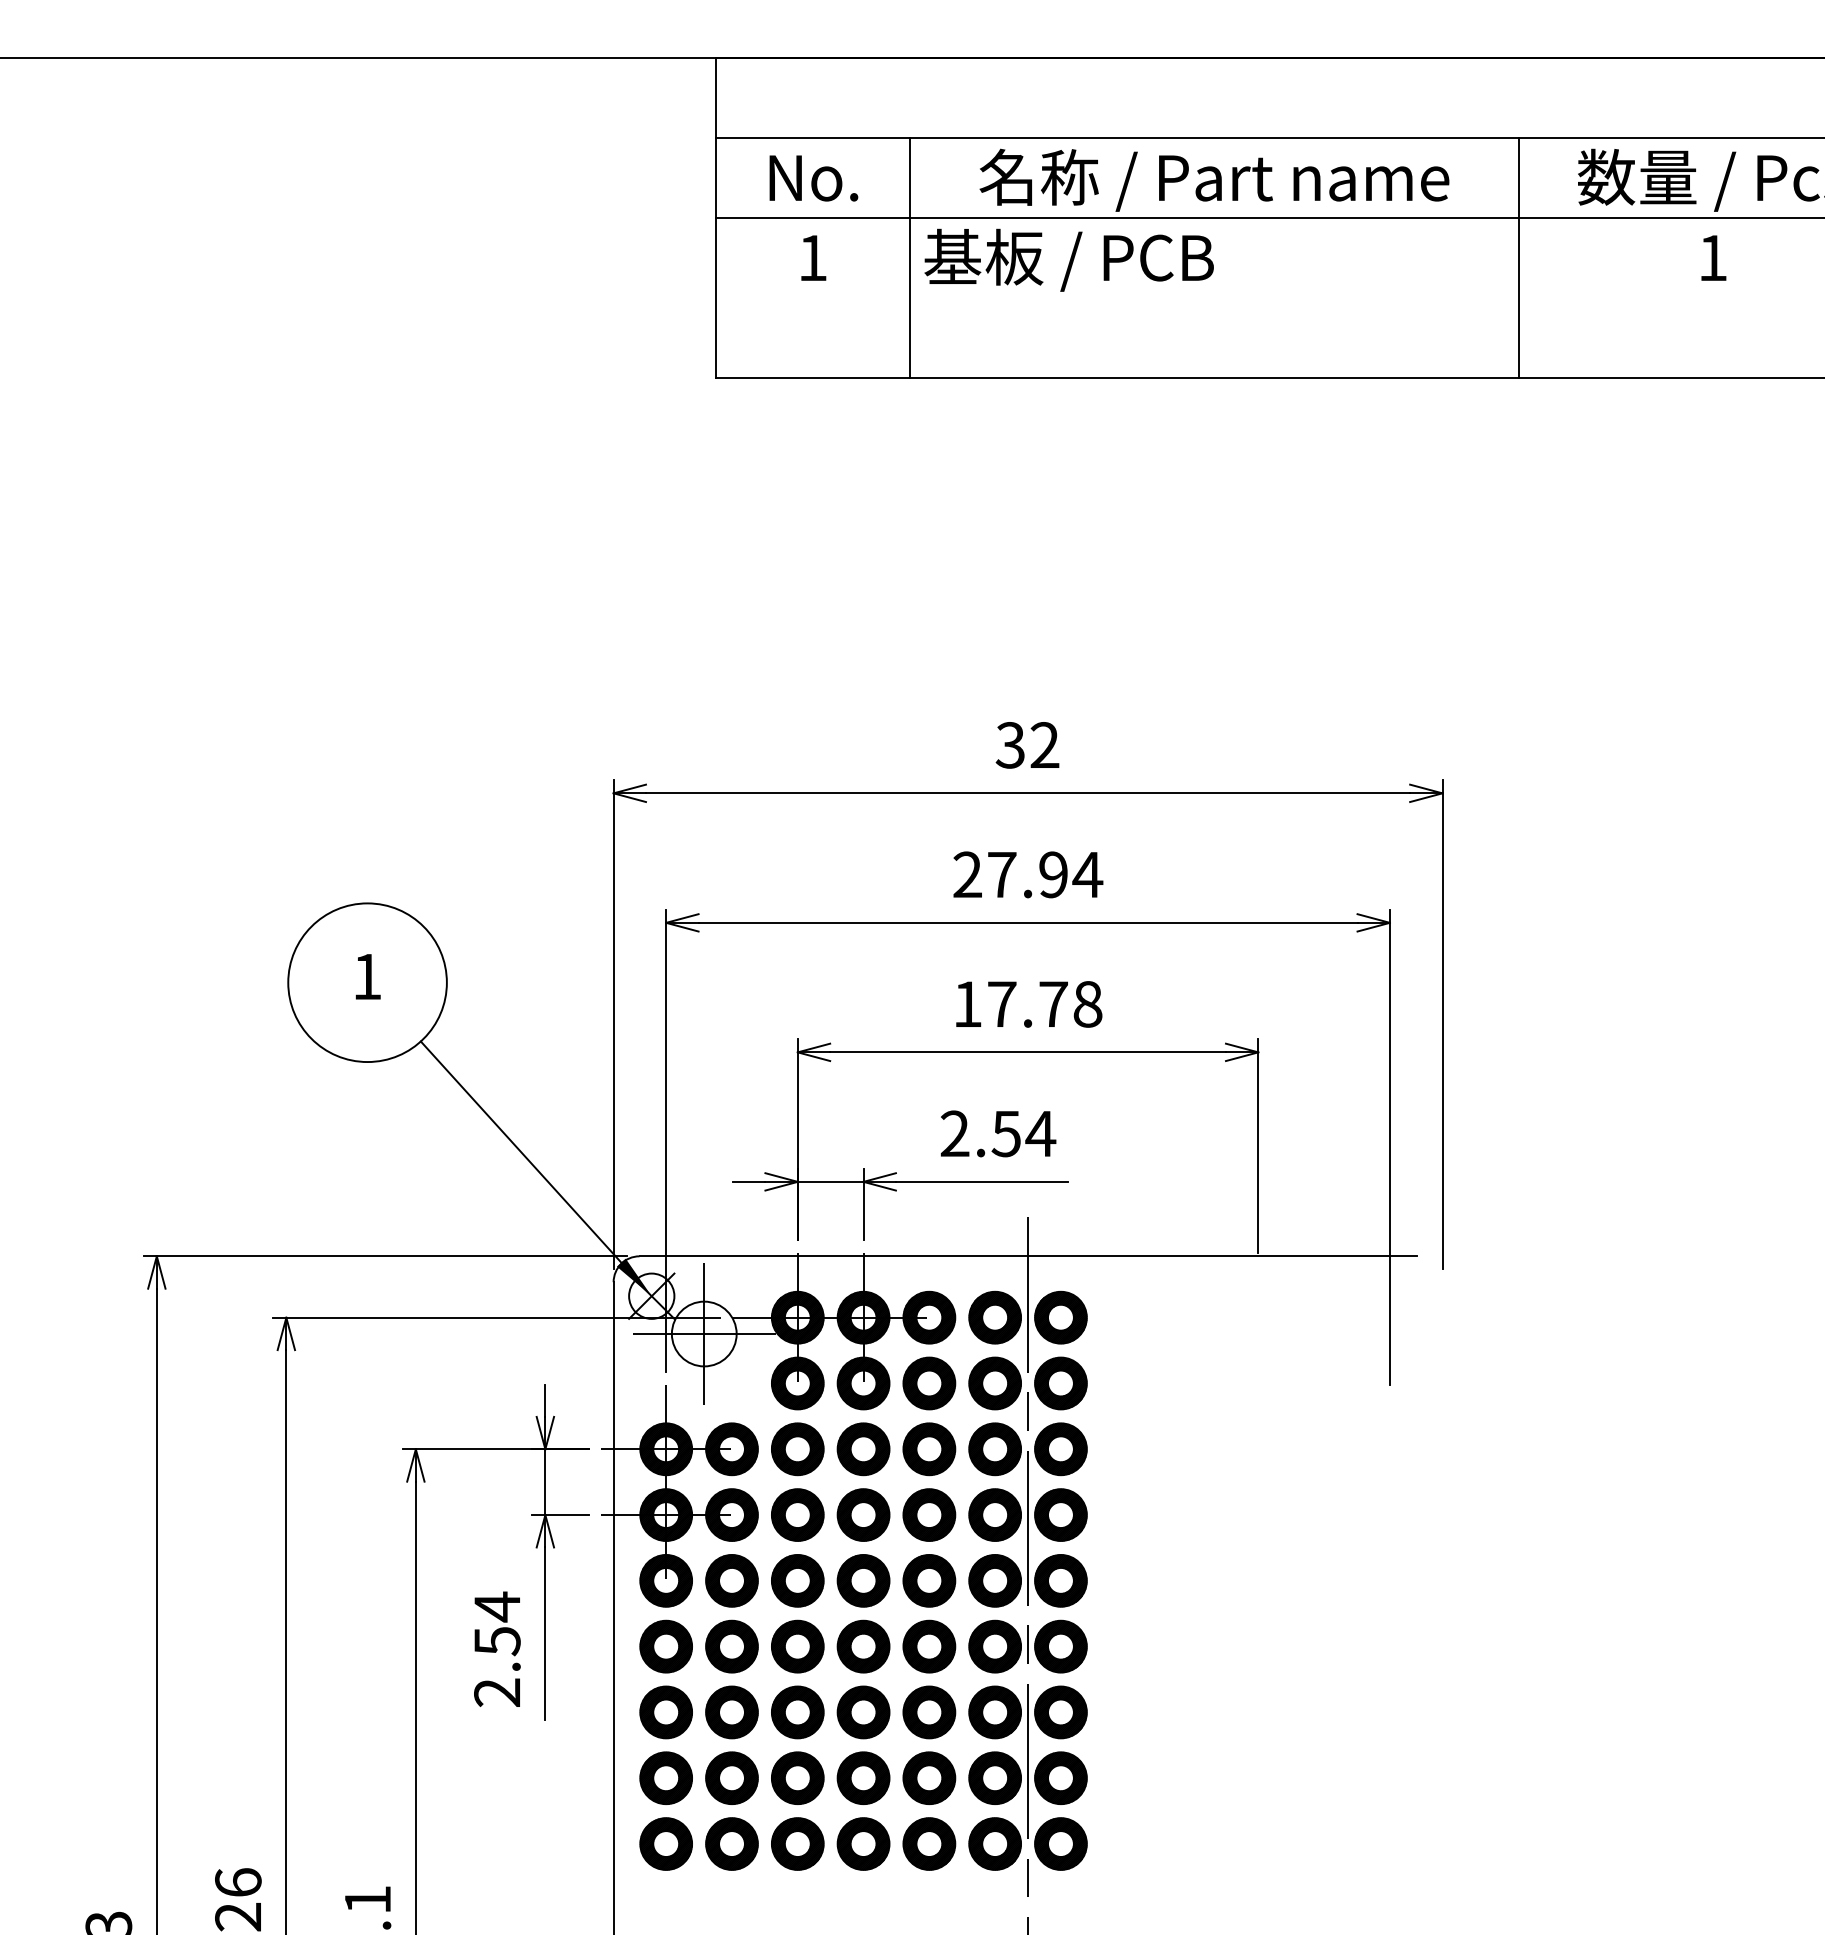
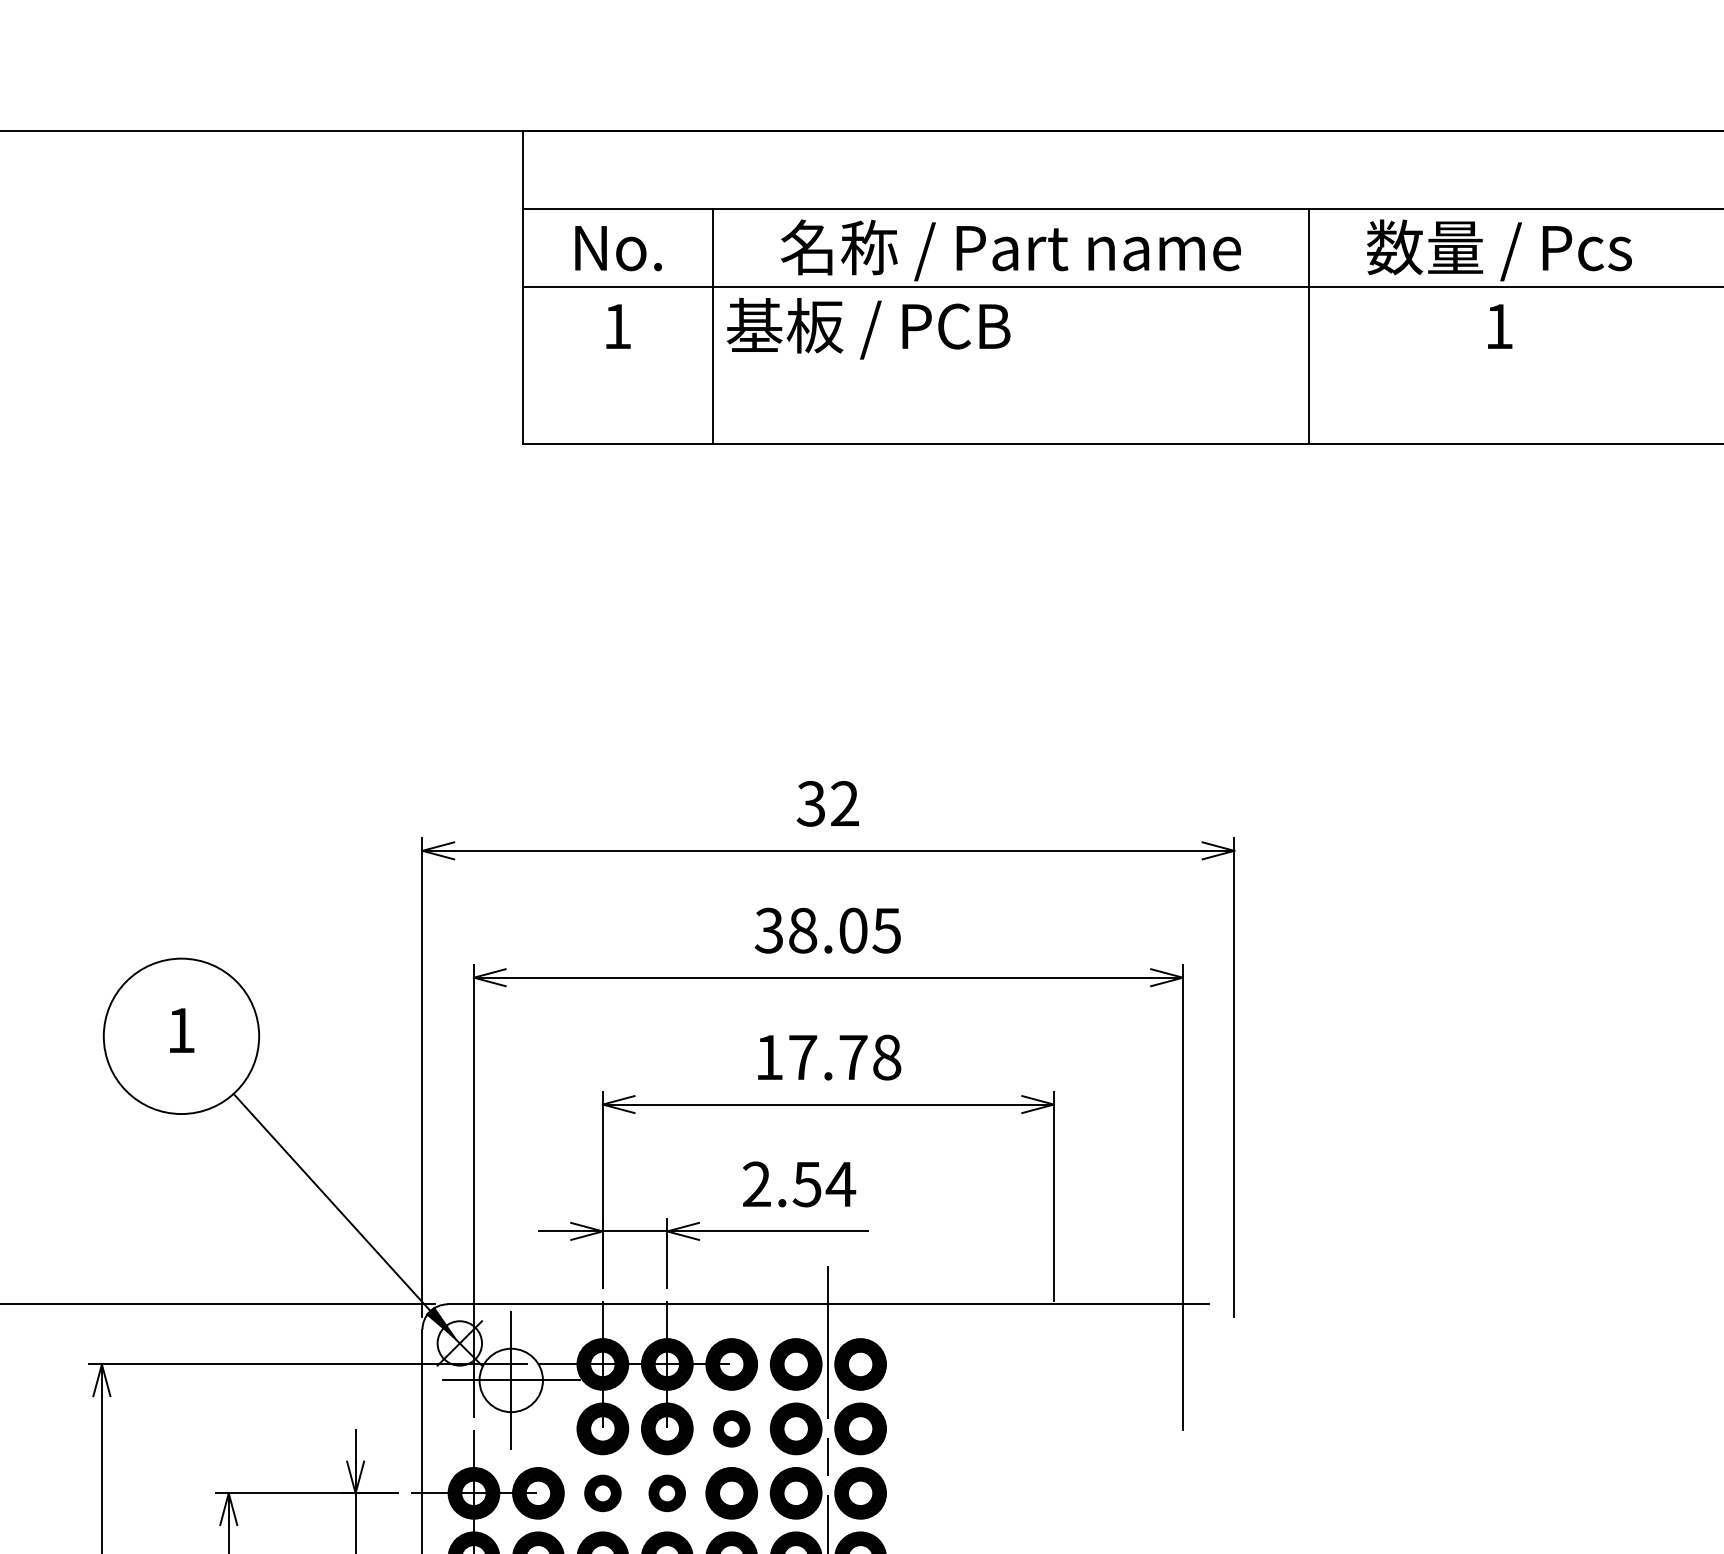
text: (1027, 874) -> (827, 930), 27.94 -> 38.05
part: (929, 1383) -> (731, 1428), size x0.7
part: (797, 1449) -> (602, 1493), size x0.7
part: (863, 1449) -> (667, 1493), size x0.7

